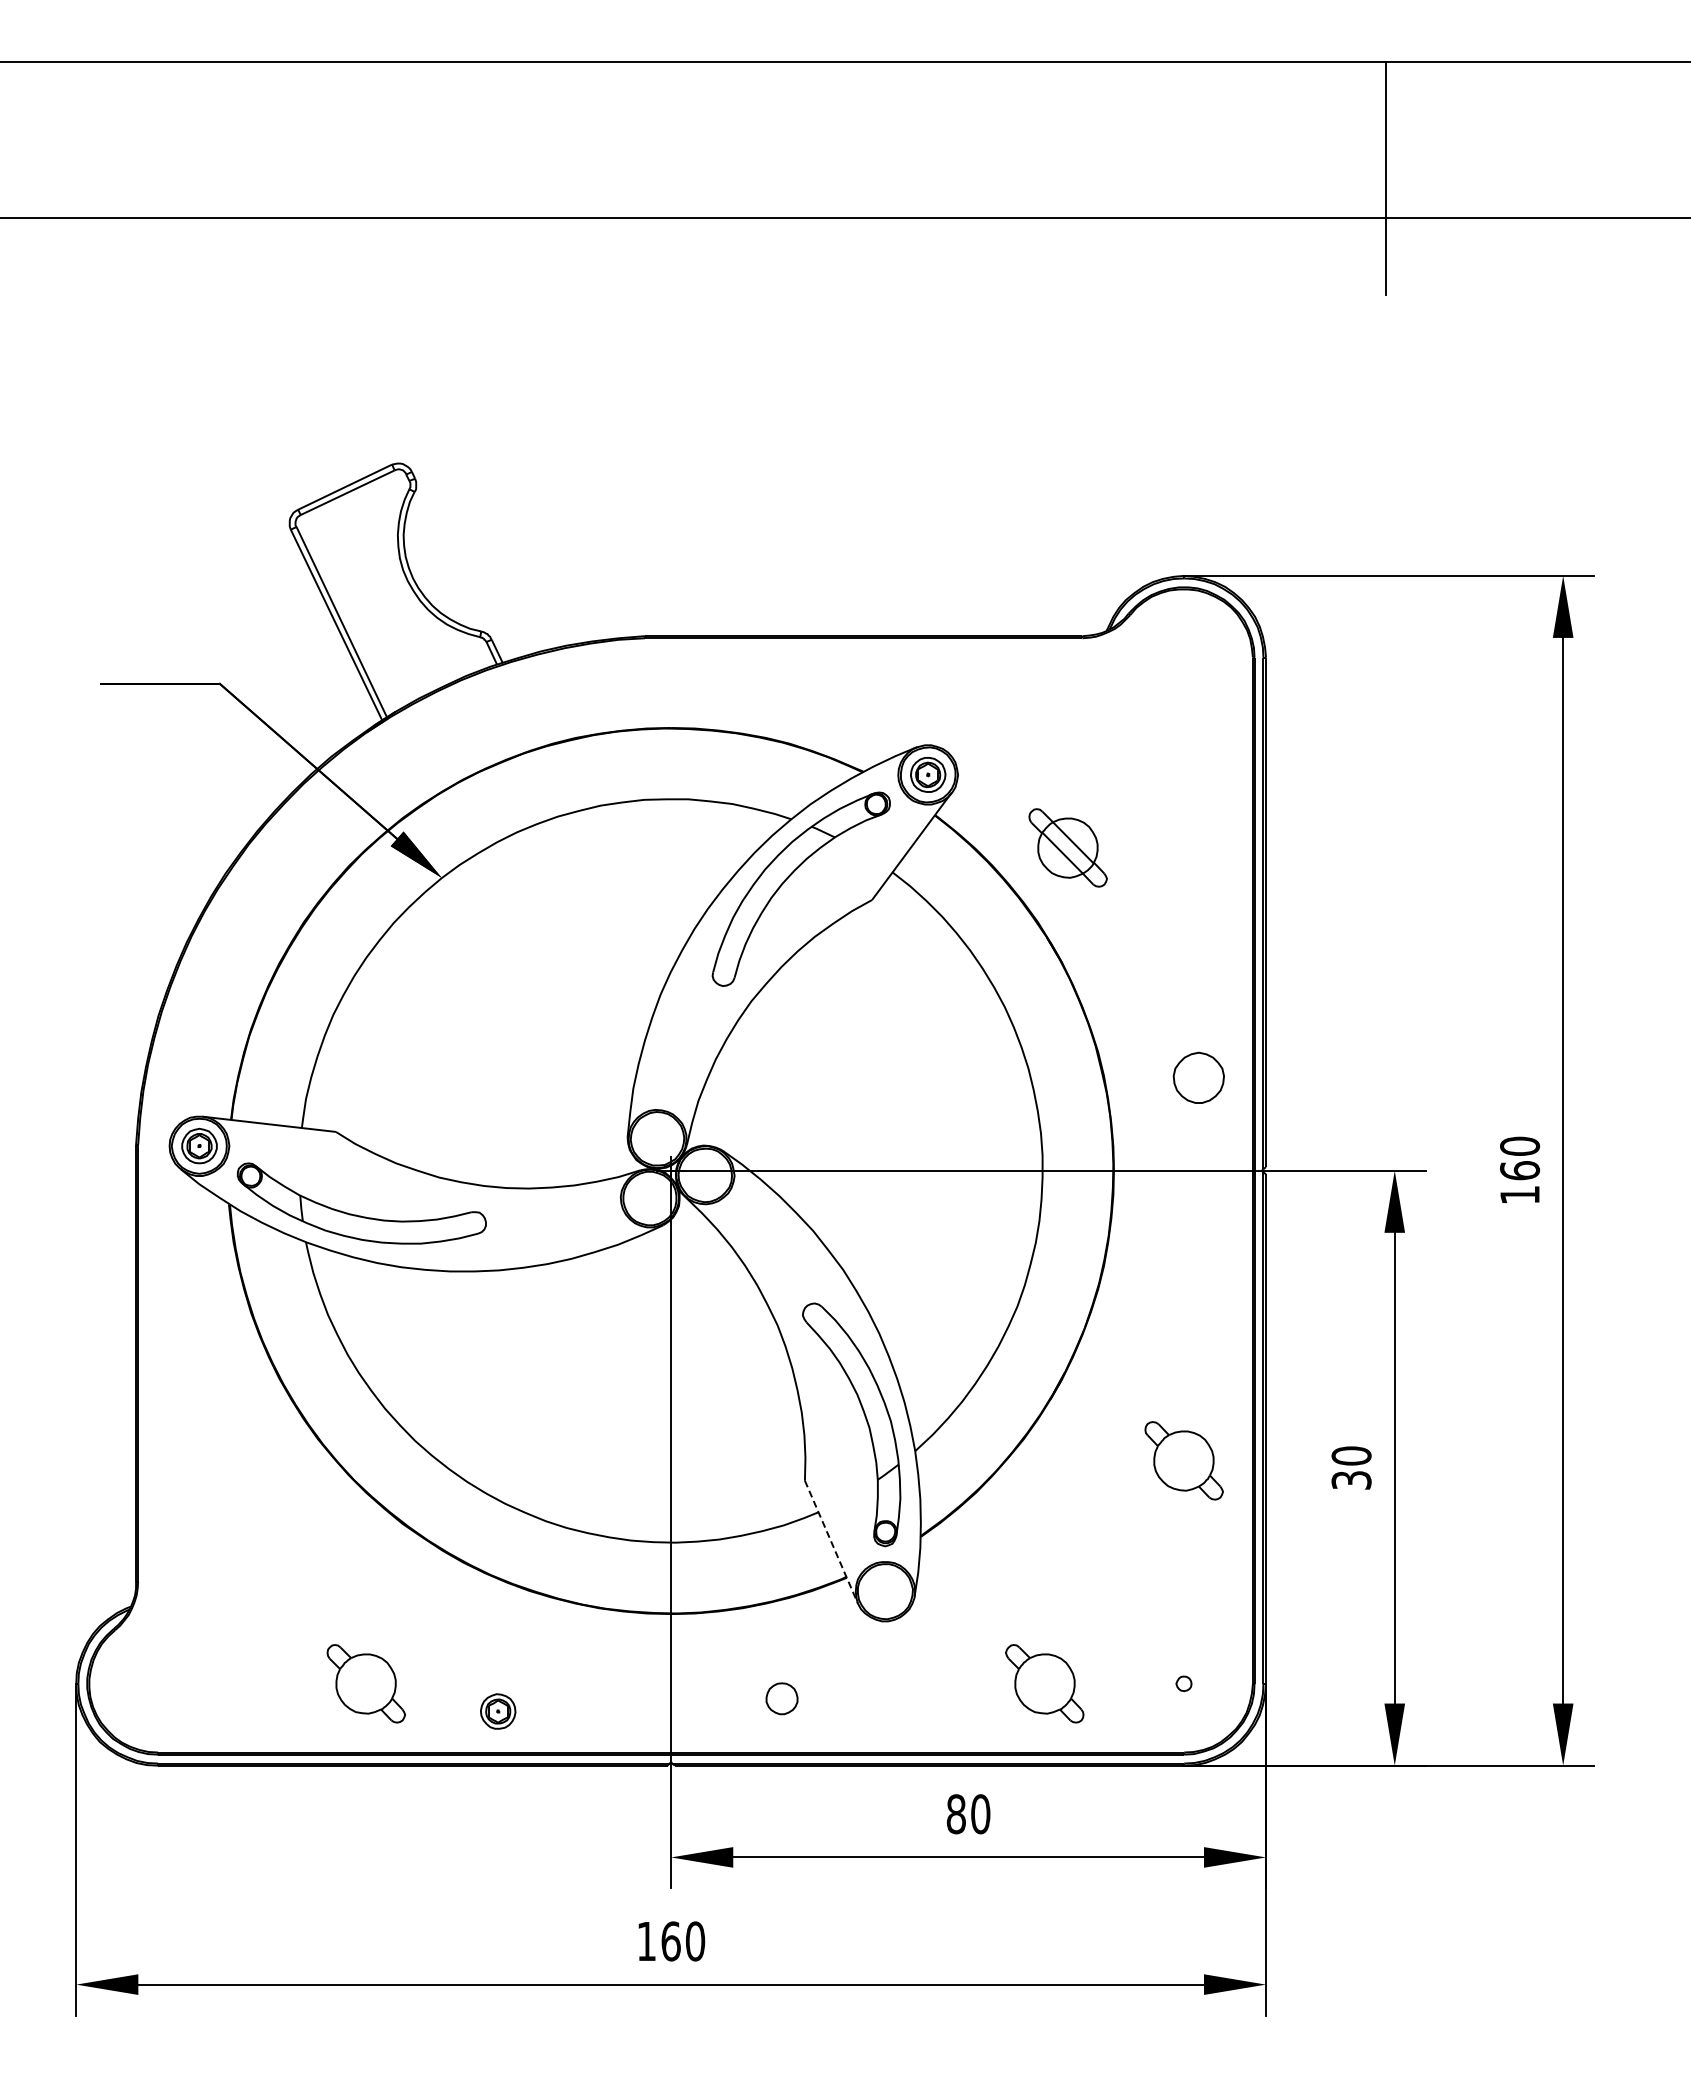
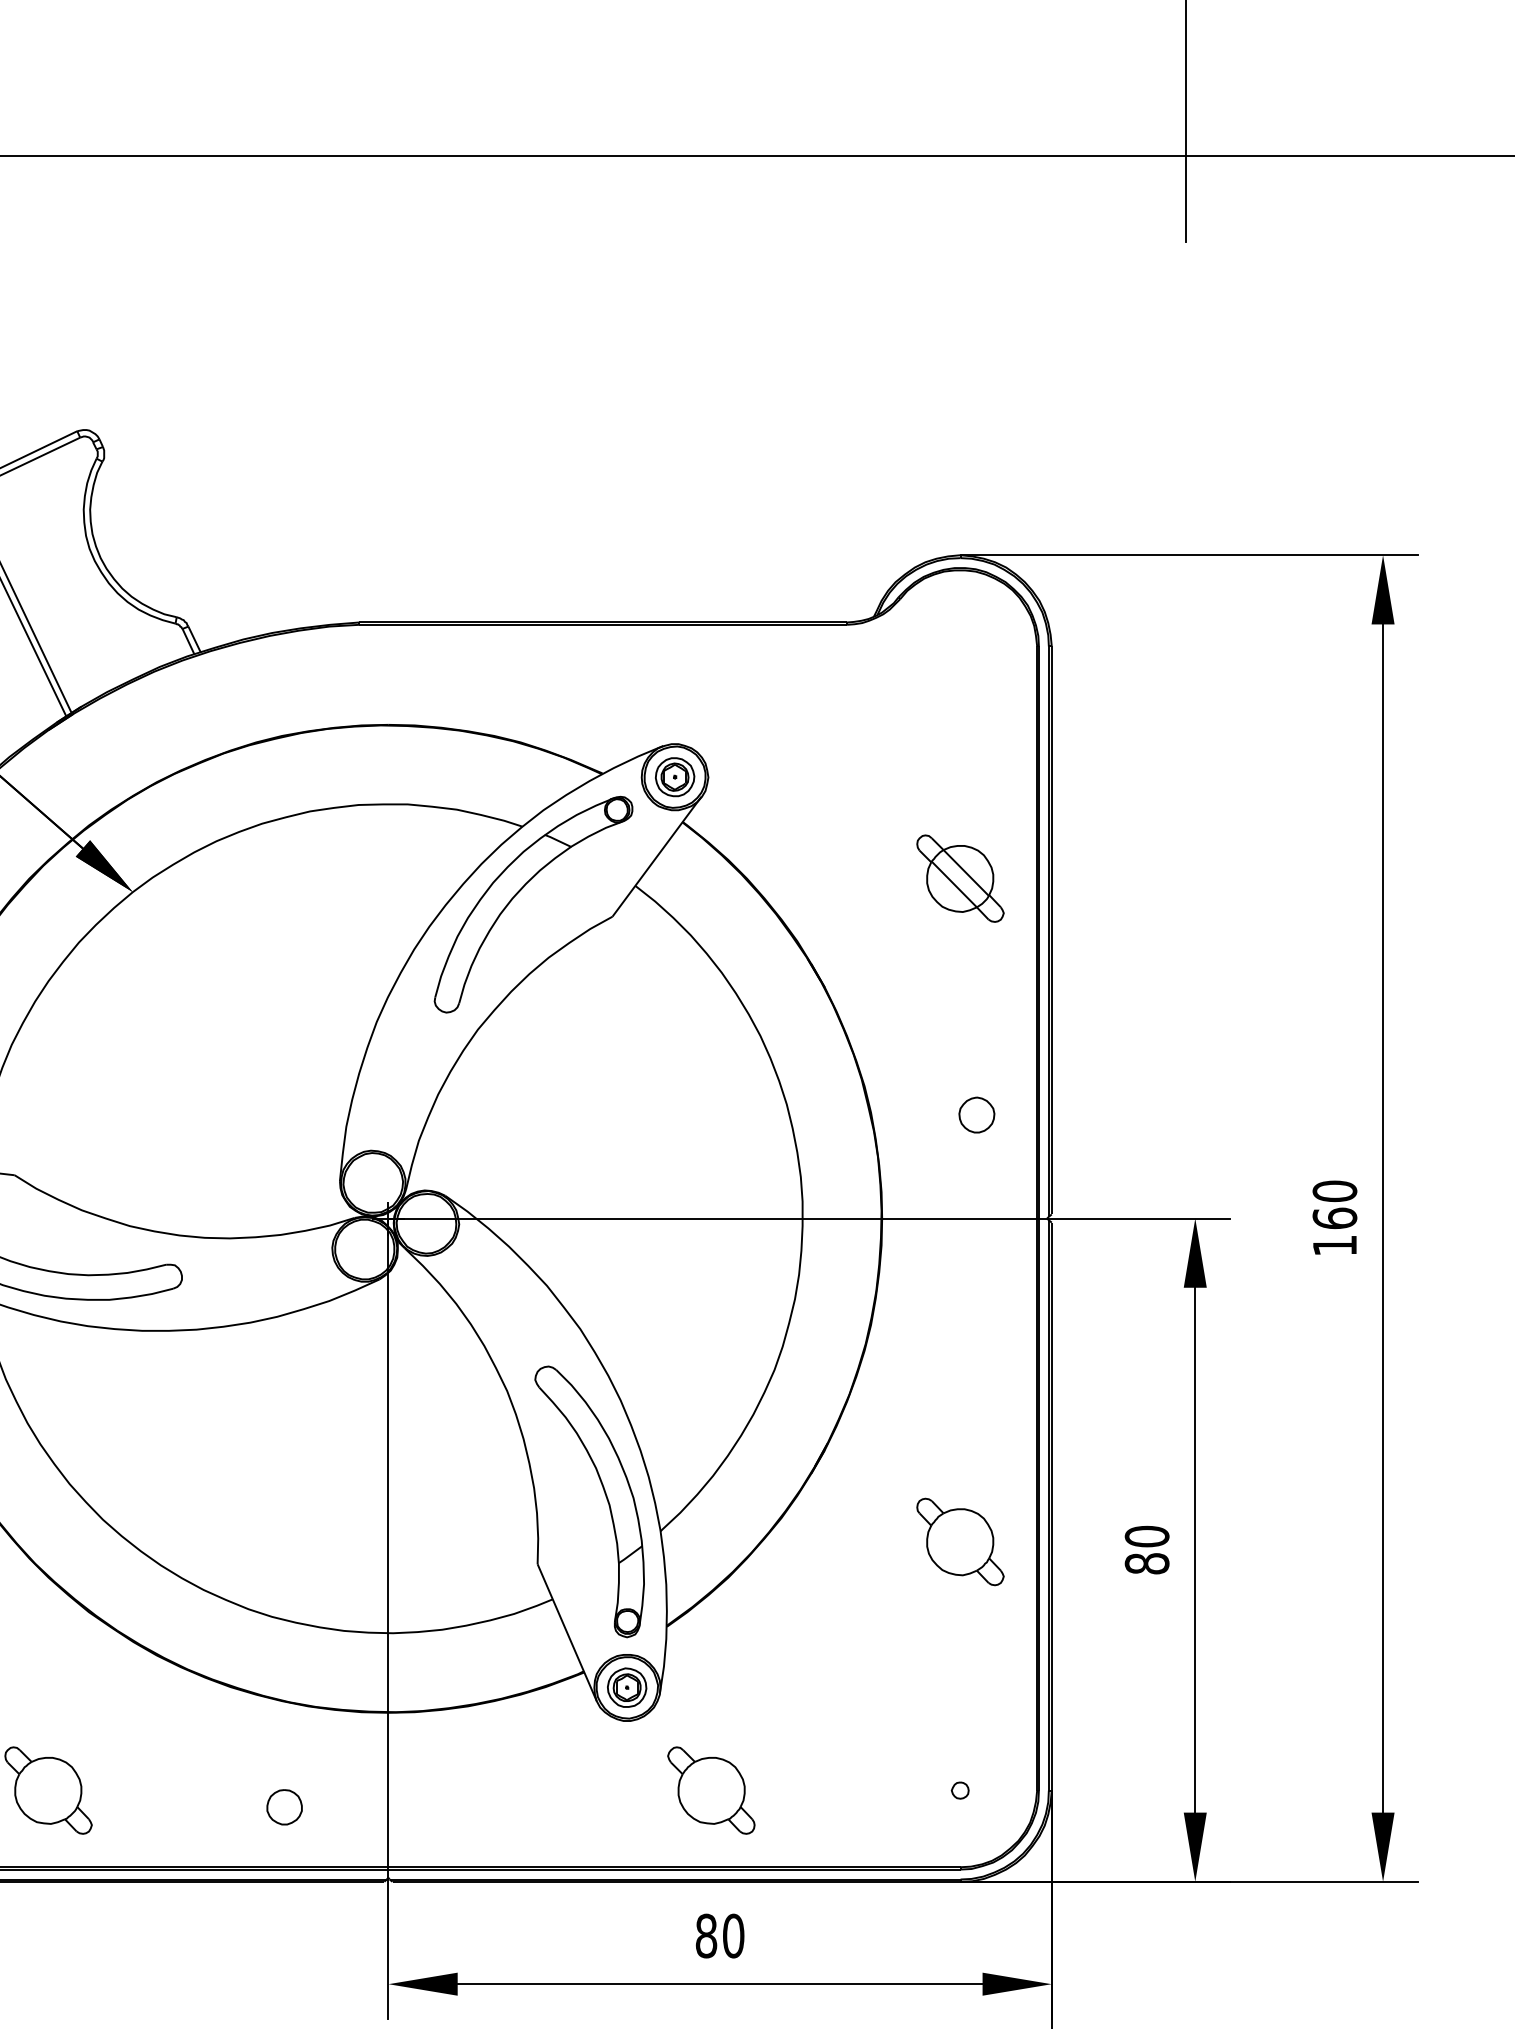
part: (1067, 847) -> (959, 878), moved
part: (1198, 1077) -> (976, 1114), size x0.62
text: (1351, 1479) -> (1147, 1562), 30 -> 80
line: (831, 1542) -> (567, 1633), dashed -> solid
part: (1044, 1683) -> (711, 1790), moved
part: (781, 1698) -> (284, 1806), moved
part: (498, 1711) -> (627, 1687), moved

